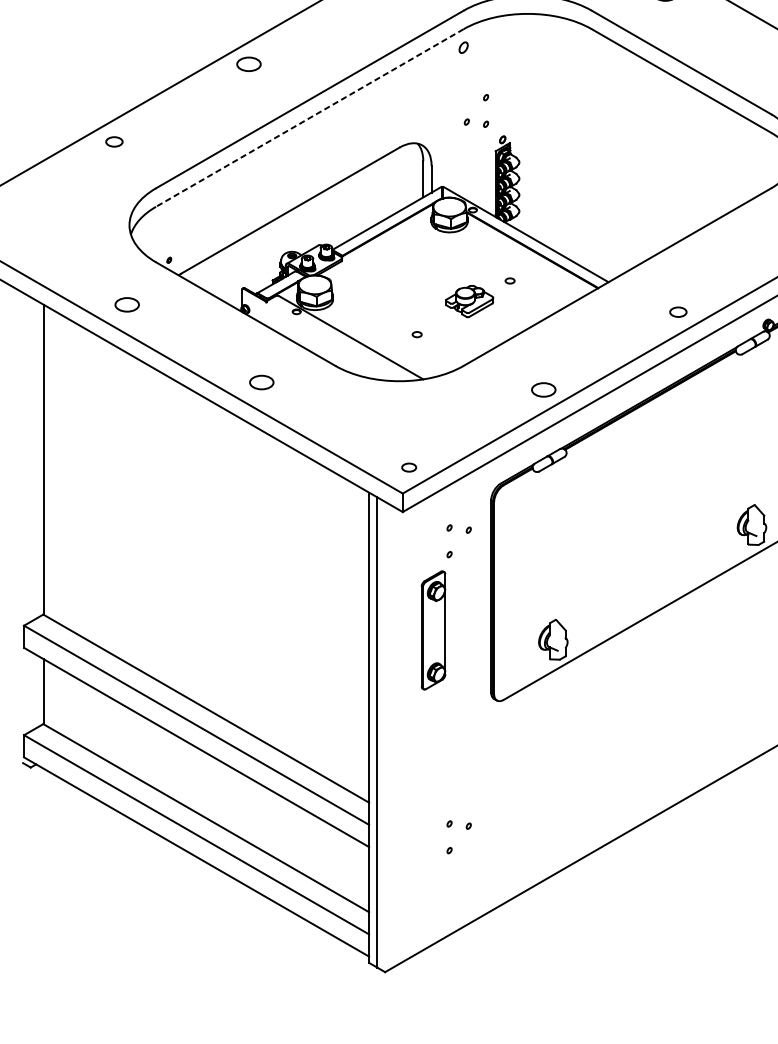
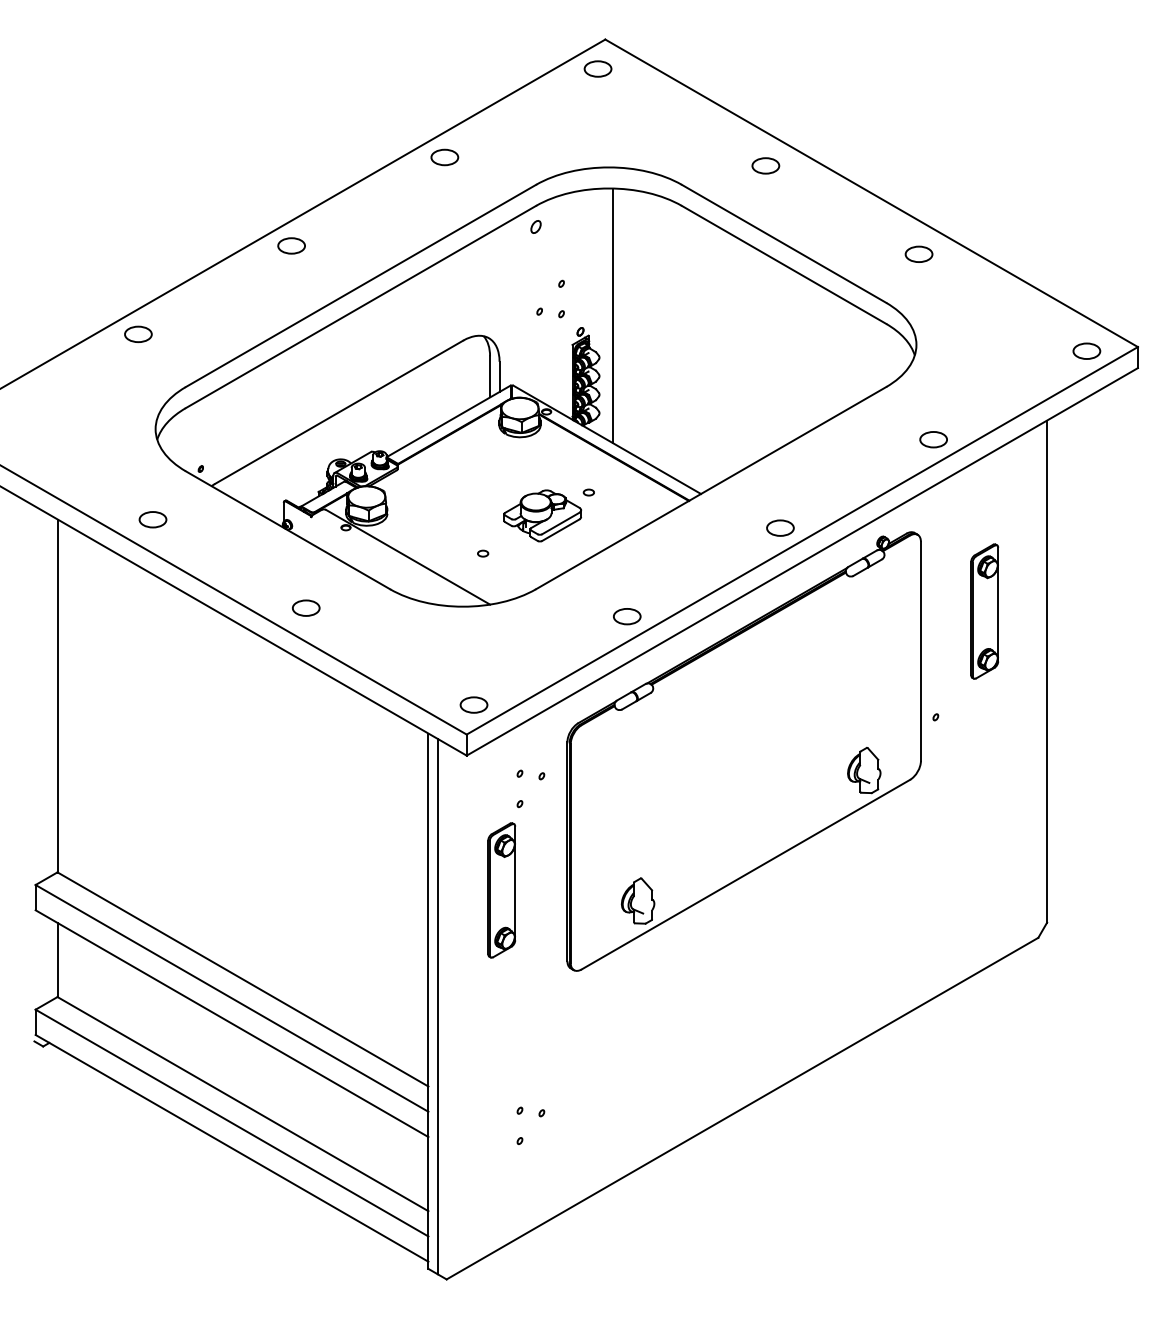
line: (309, 118) -> (360, 307), dashed -> solid
line: (530, 125) -> (612, 315), added
part: (114, 141) -> (138, 333), size x1.43
part: (469, 301) -> (542, 515), size x1.43
part: (678, 311) -> (780, 527), size x1.43
part: (408, 467) -> (473, 704), size x1.67

